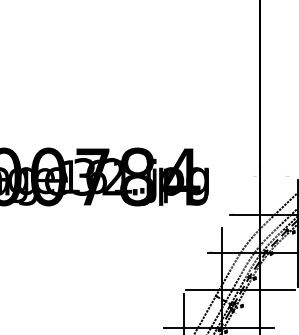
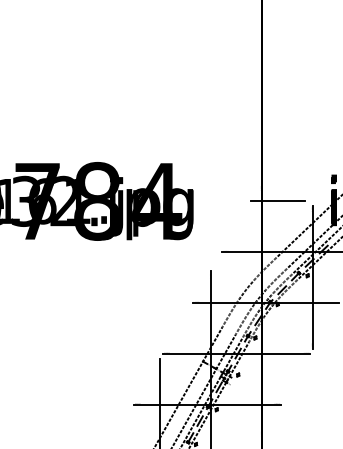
line: (271, 176) -> (277, 200), added

